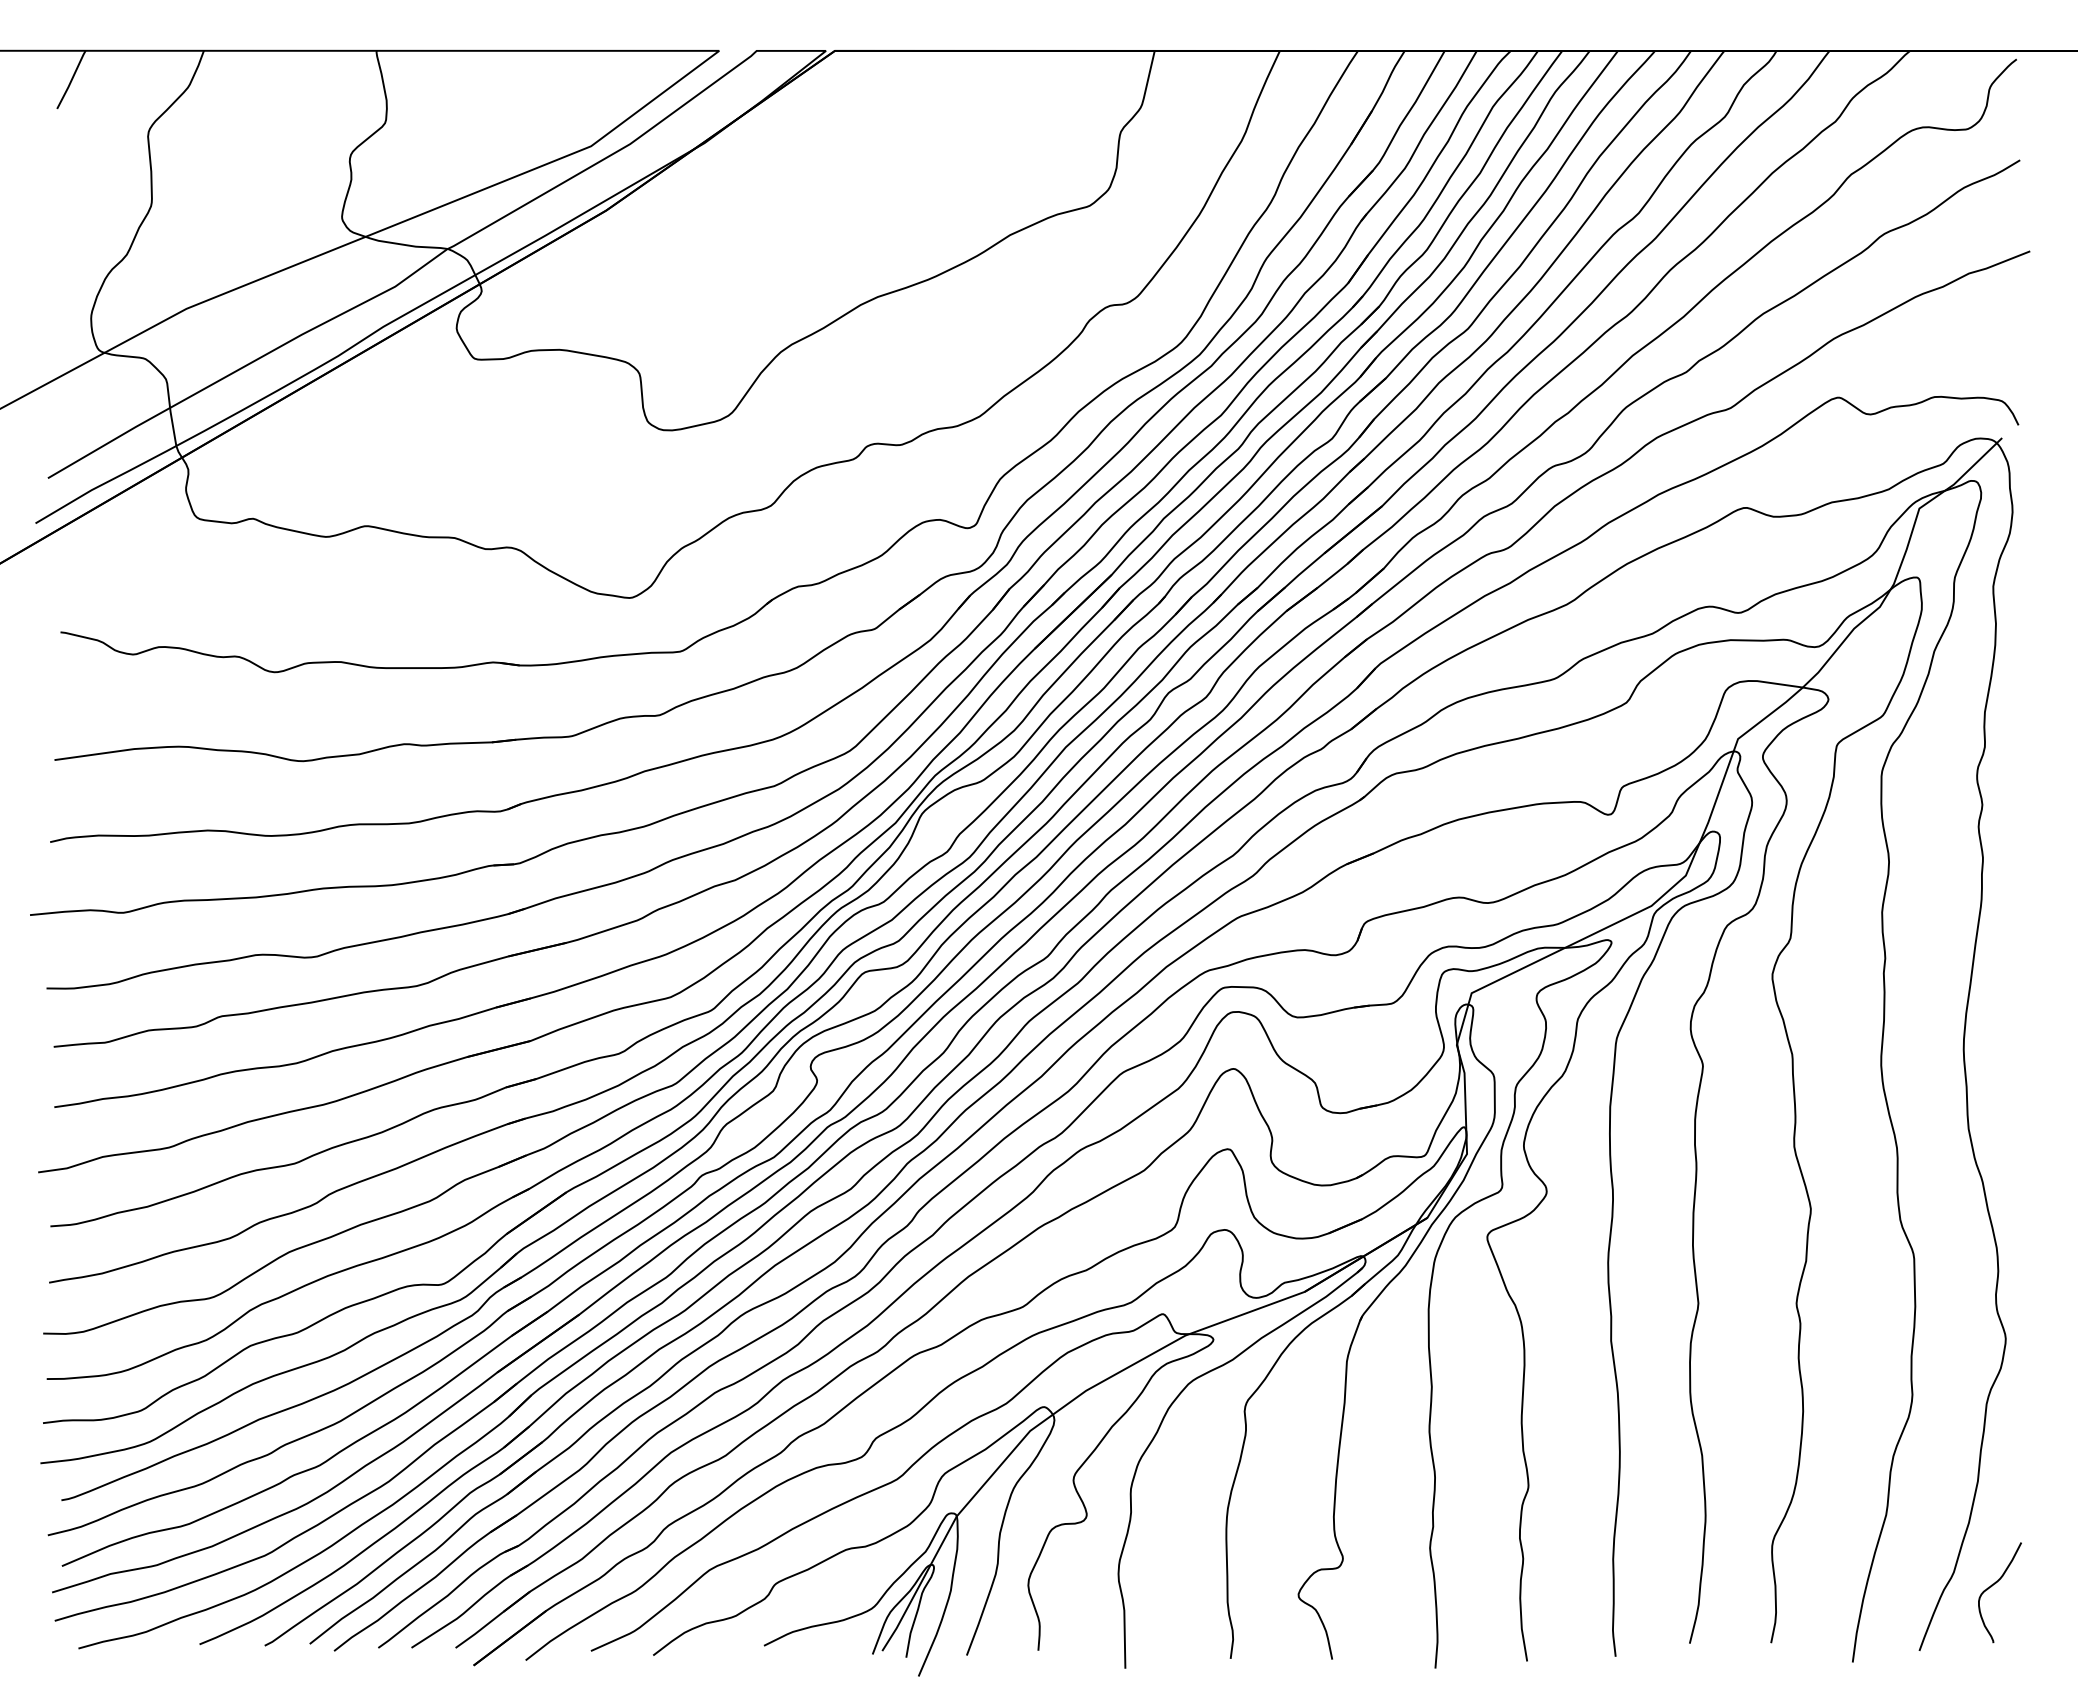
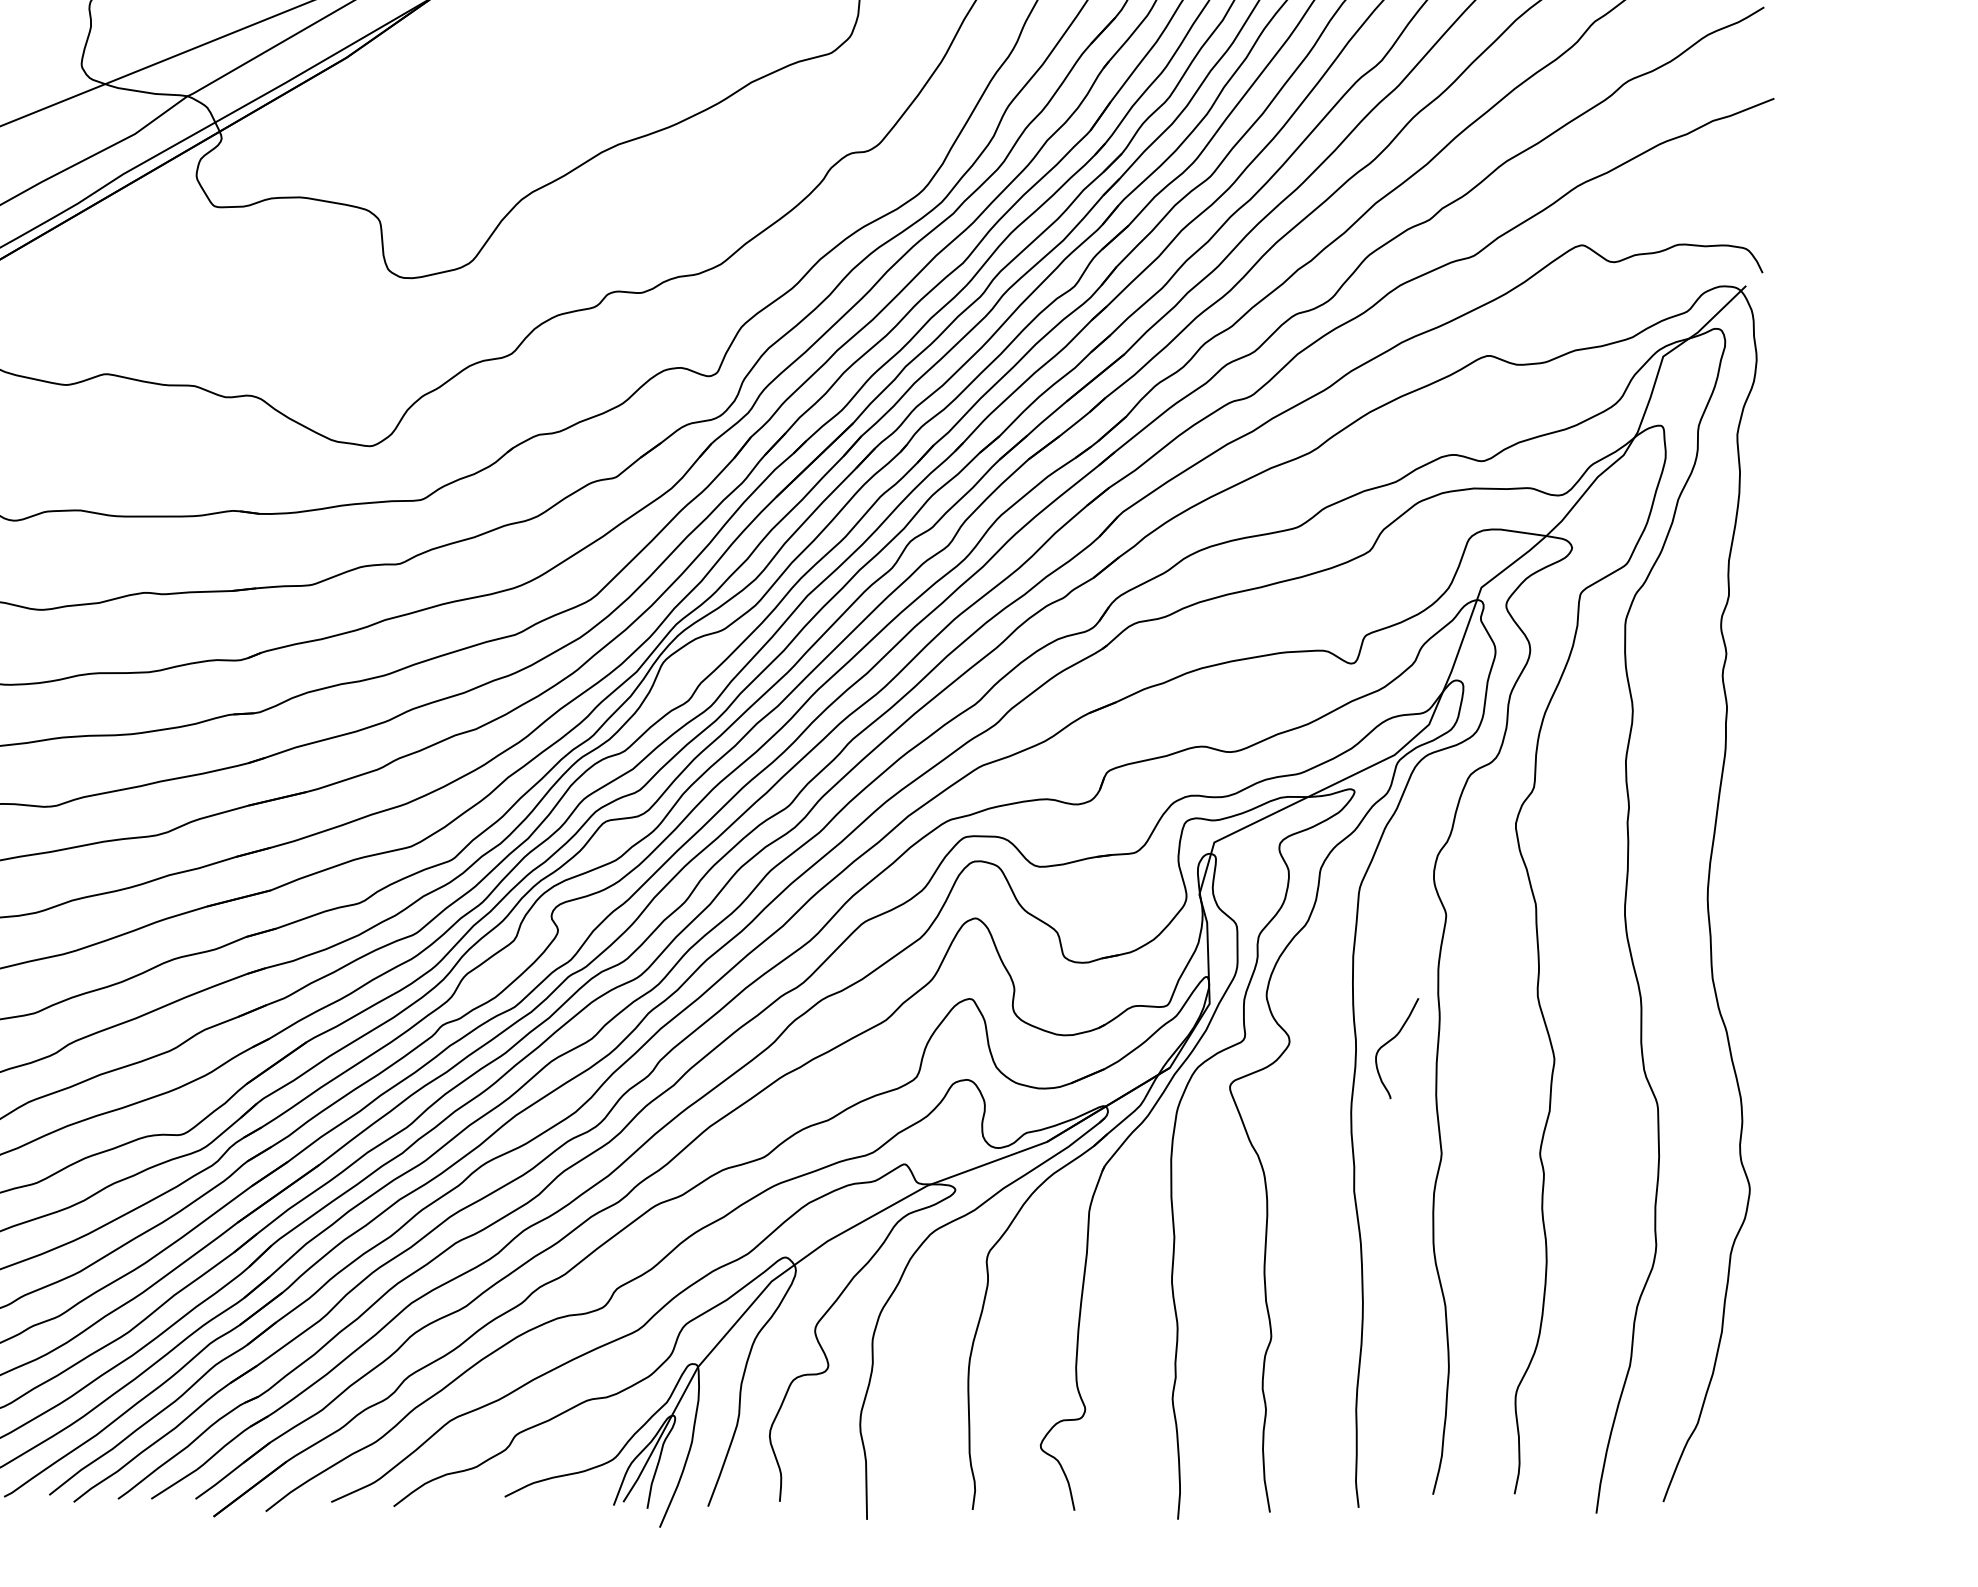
curve: (1995, 1584) -> (1392, 1040), moved

